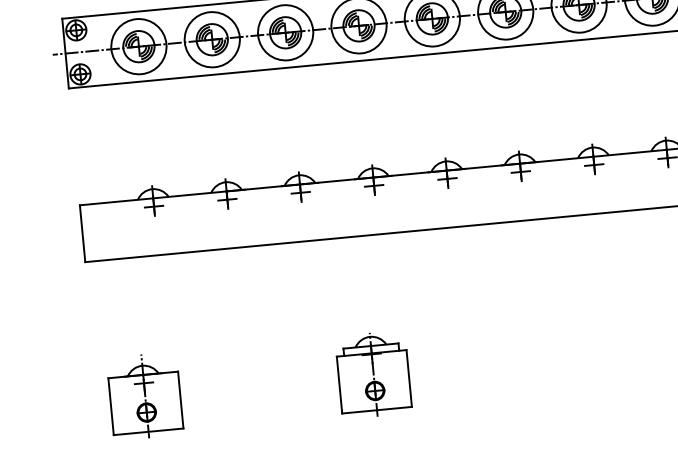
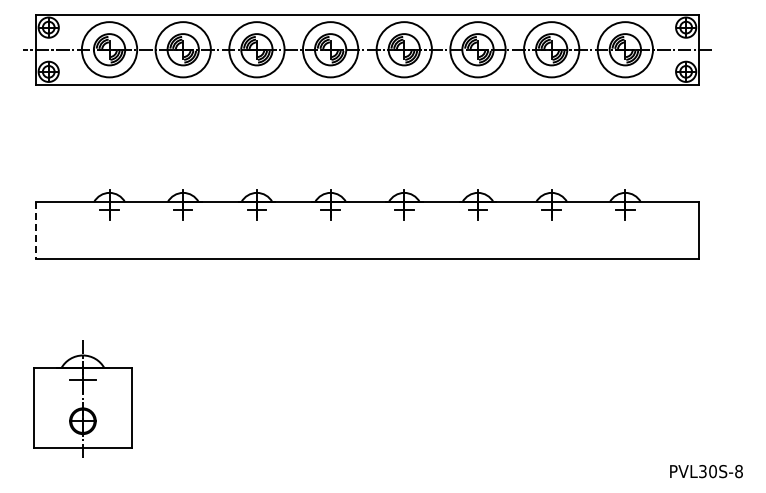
line: (82, 233) -> (35, 230), solid -> dashed
part: (372, 374) -> (311, 398), removed
part: (144, 396) -> (82, 398), size x1.4

